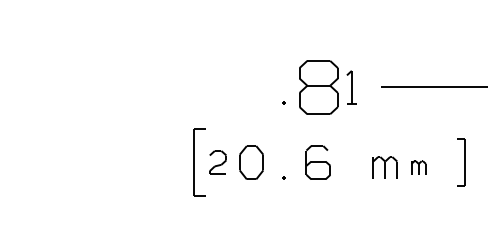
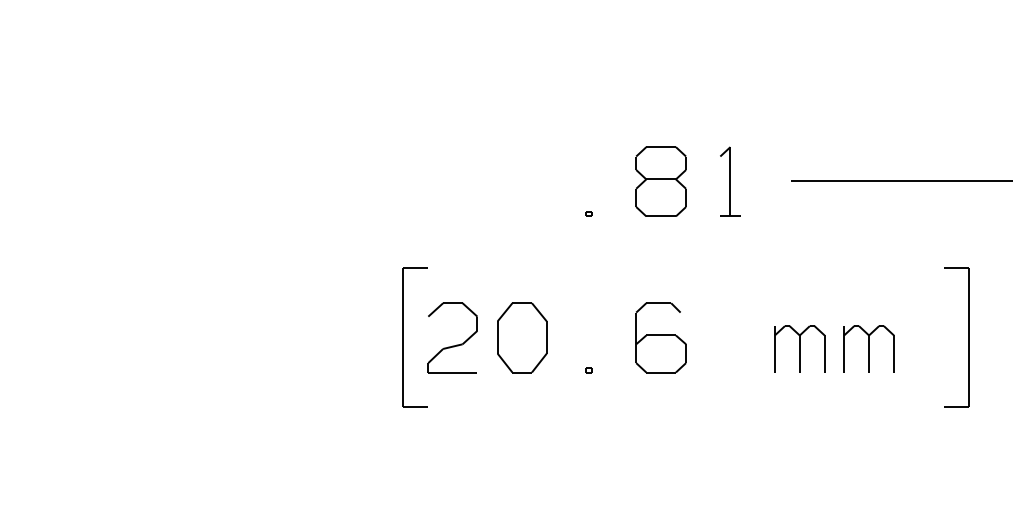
part: (317, 87) -> (659, 181), size x0.62
part: (217, 162) -> (451, 337), size x1.43
part: (461, 162) -> (958, 337), size x1.43
part: (418, 167) -> (868, 347), size x1.67

